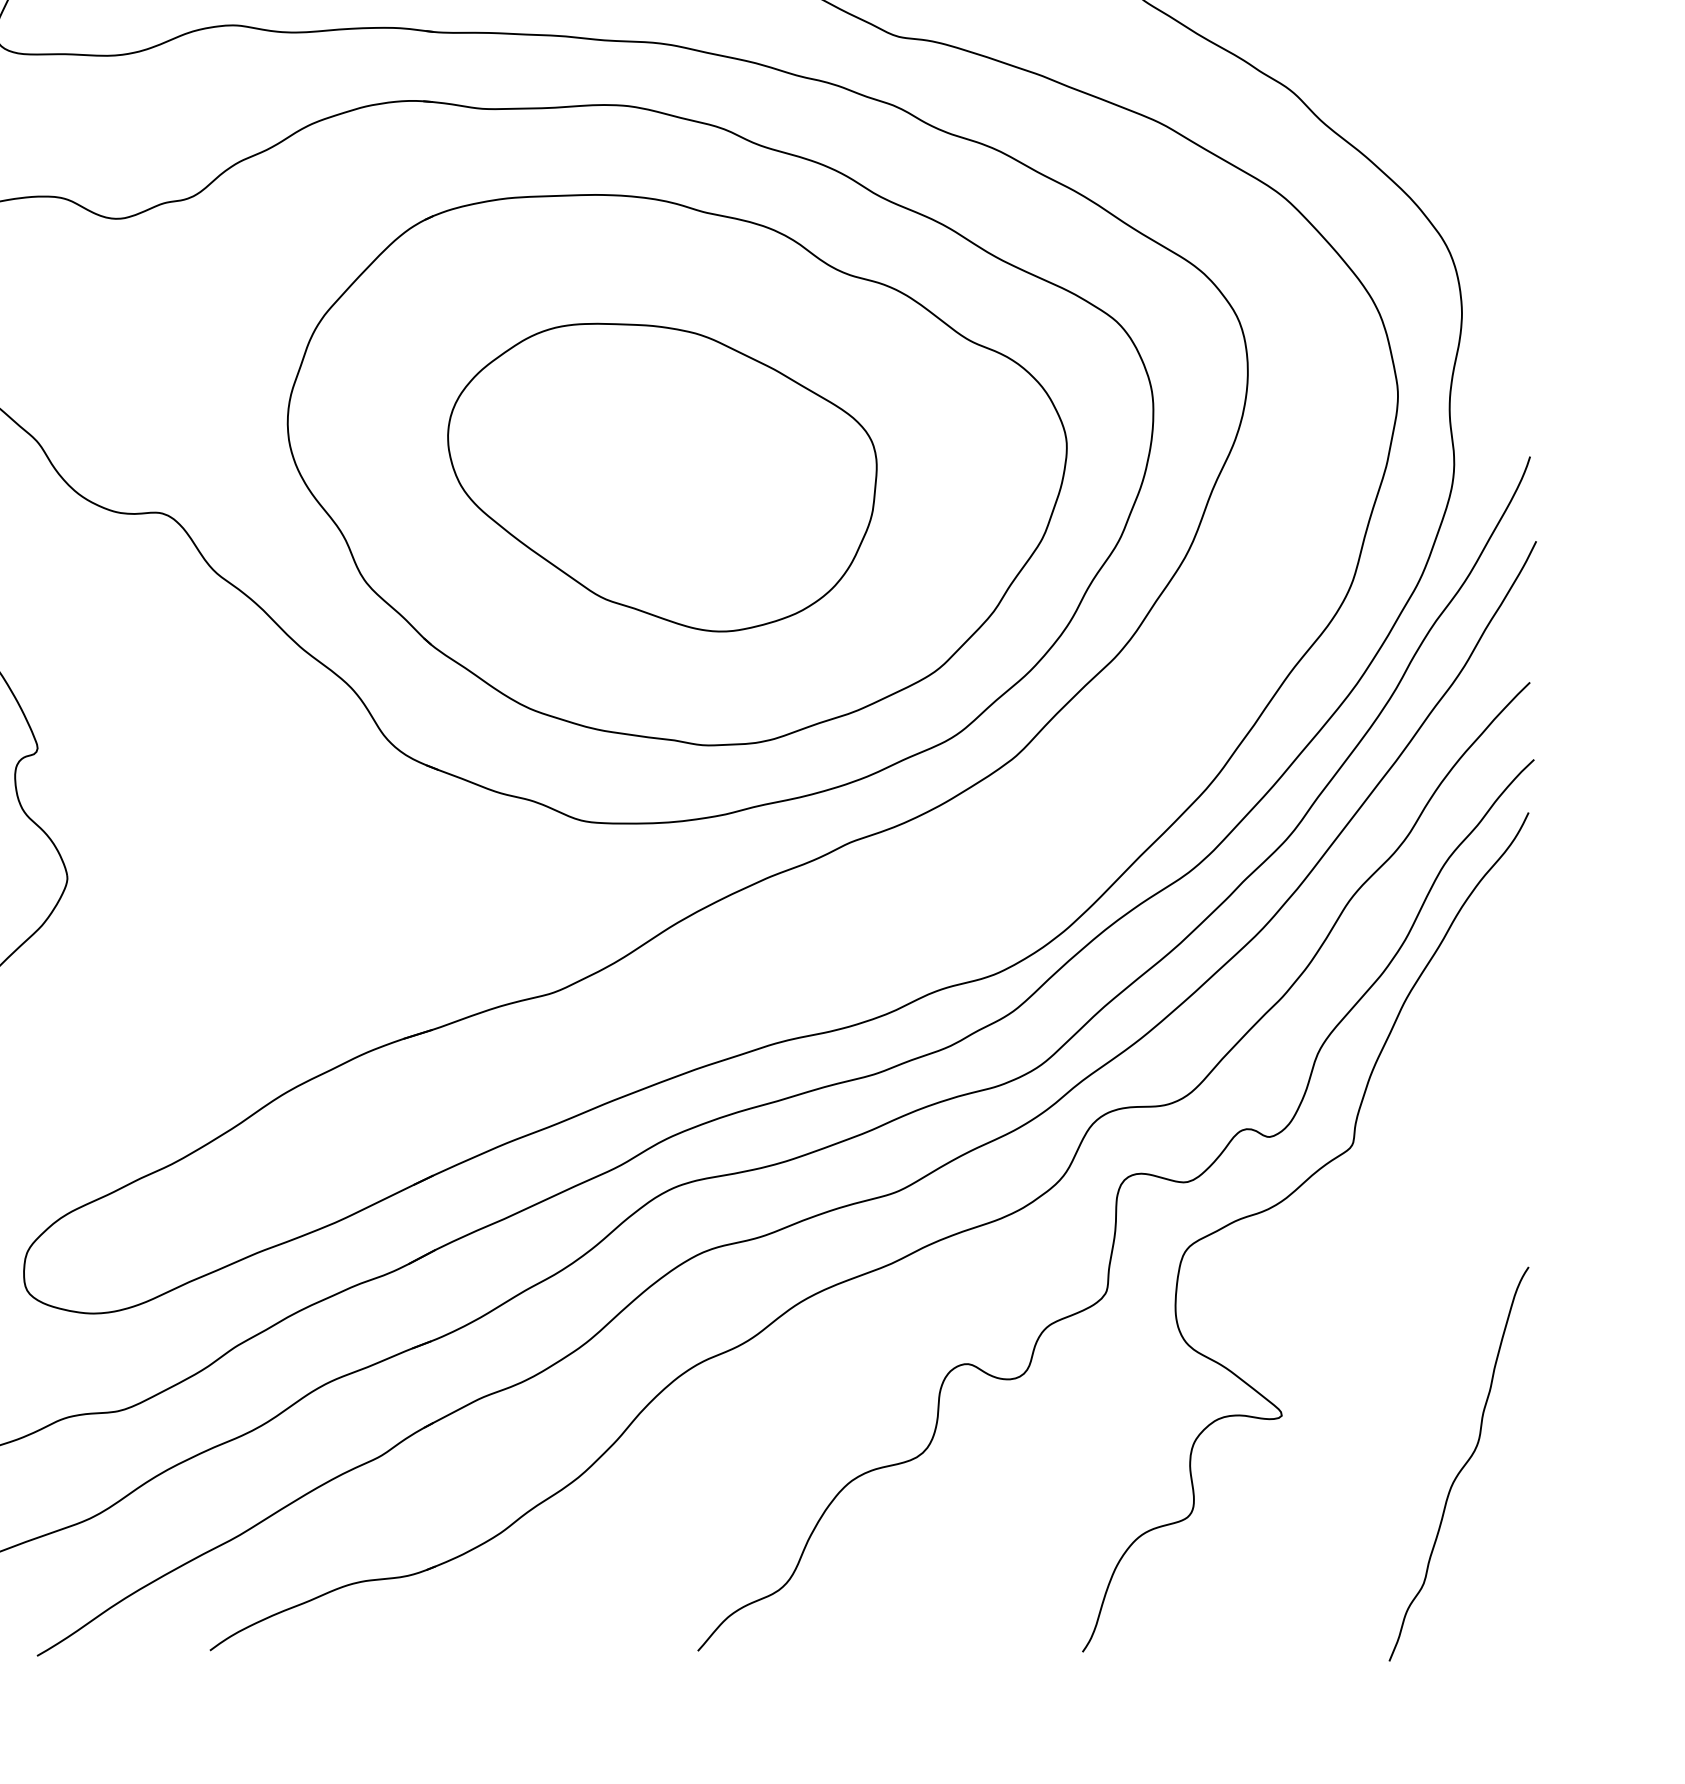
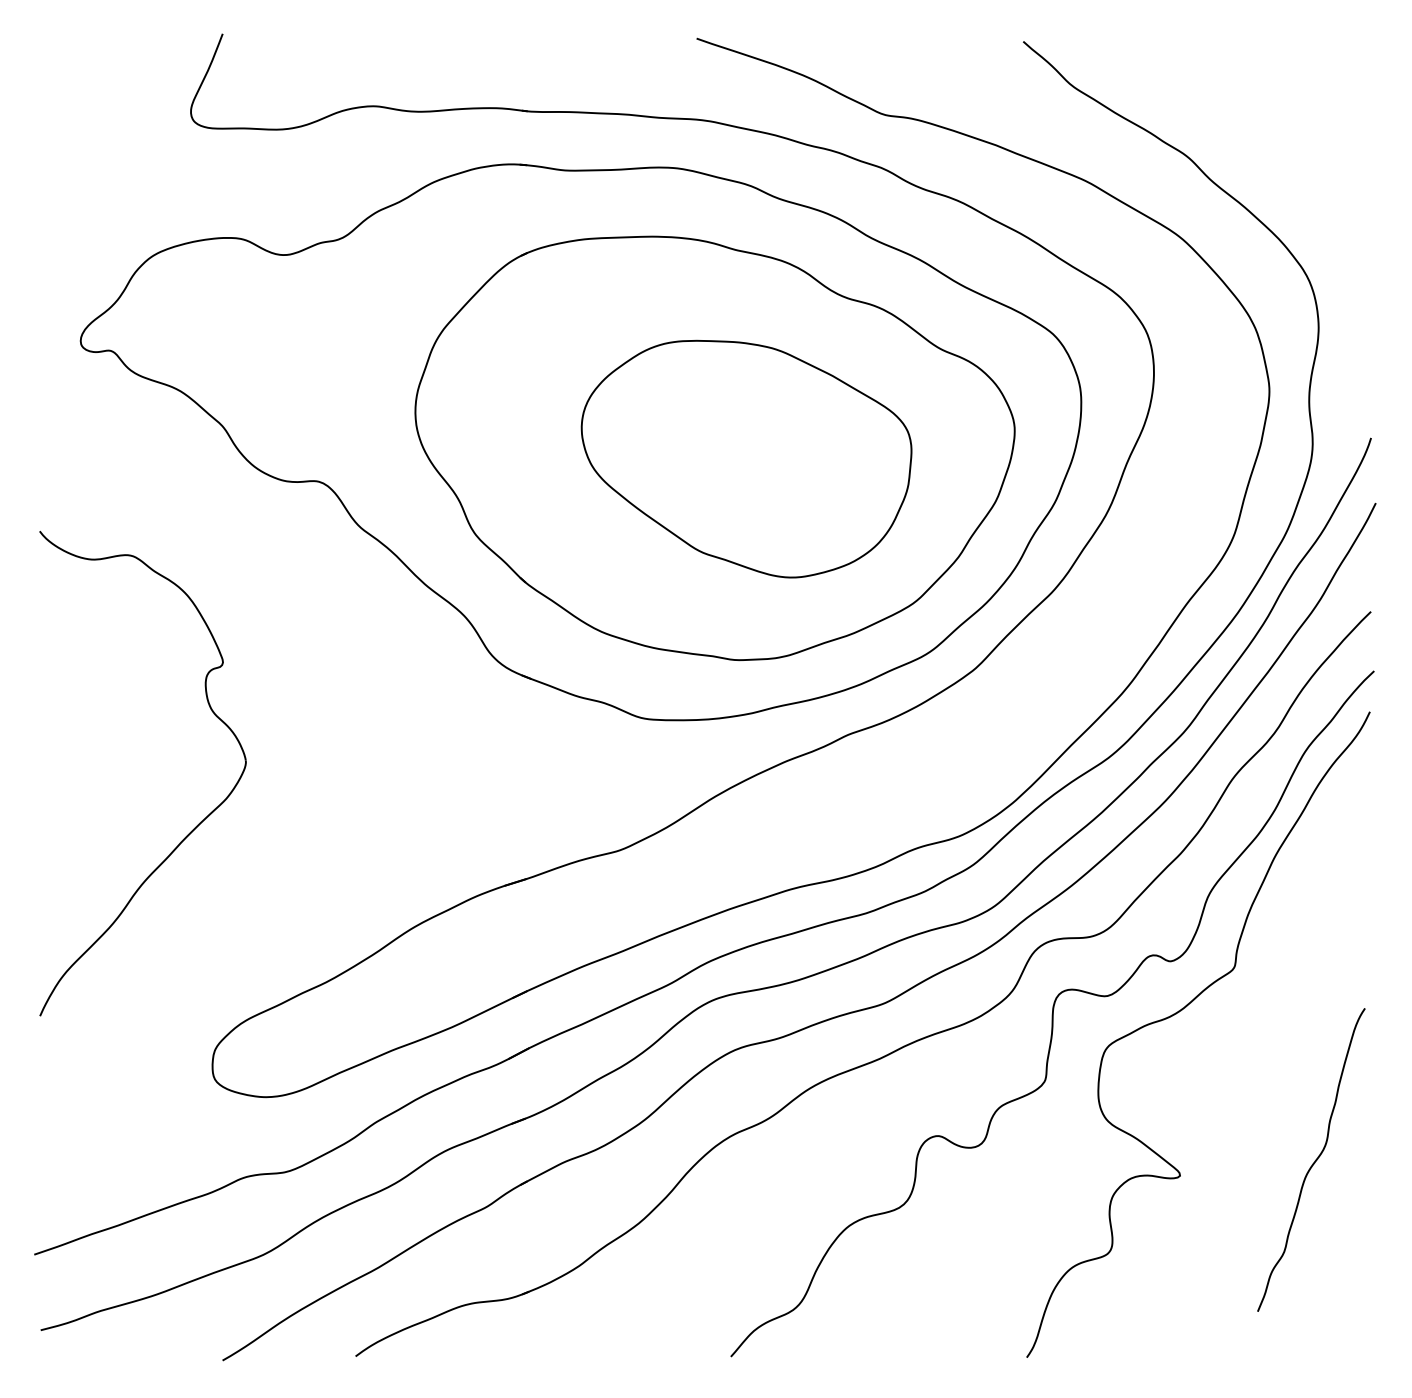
part: (662, 476) -> (746, 458), moved
curve: (1463, 1464) -> (1314, 1160), moved

